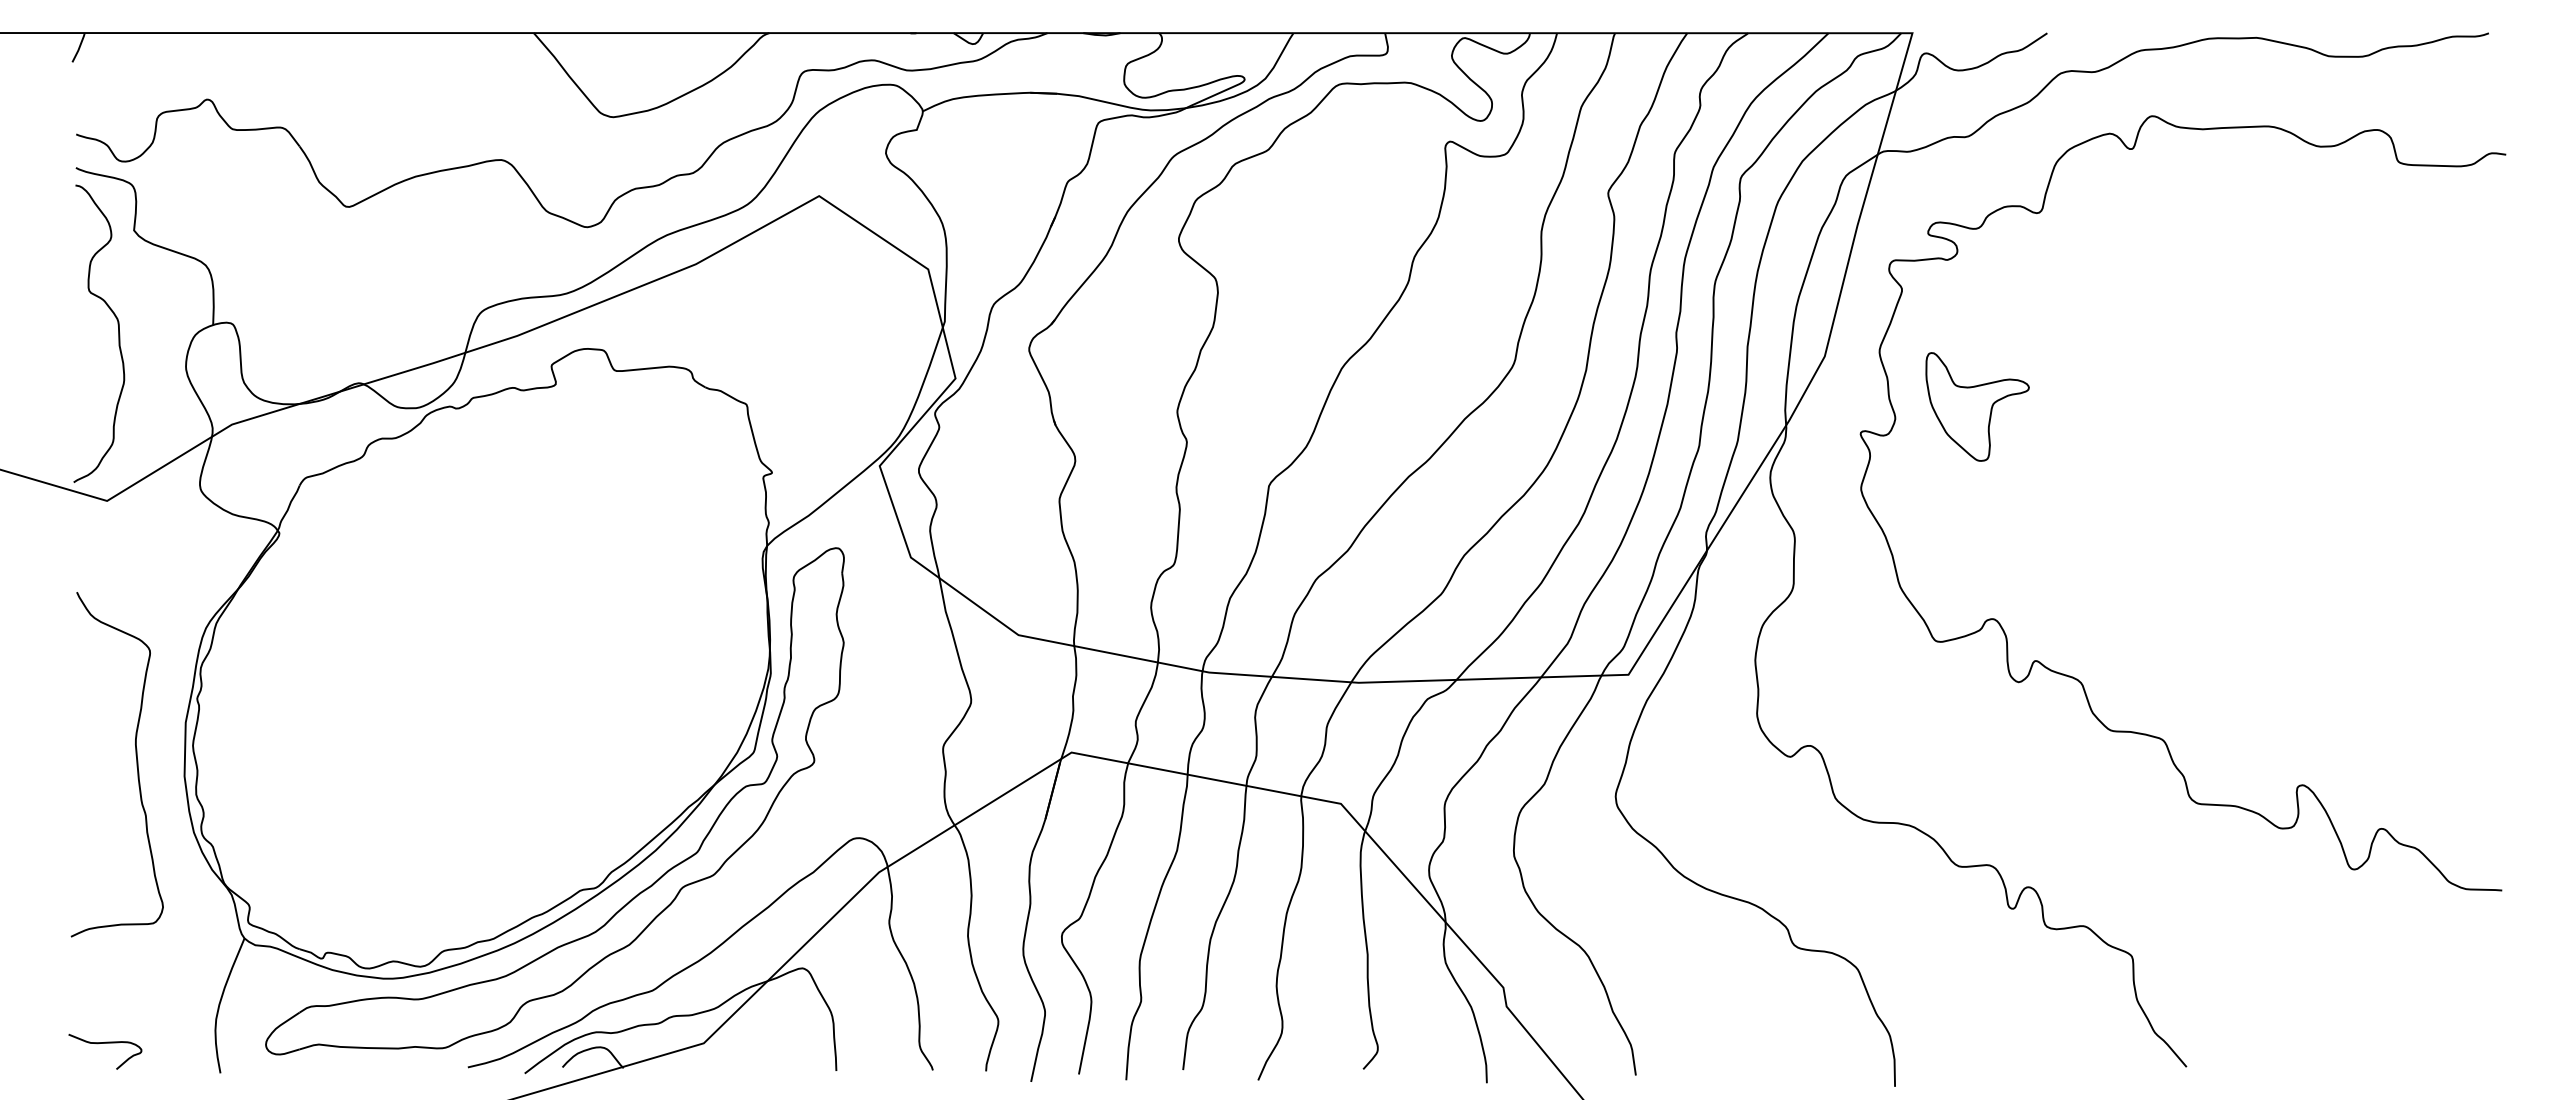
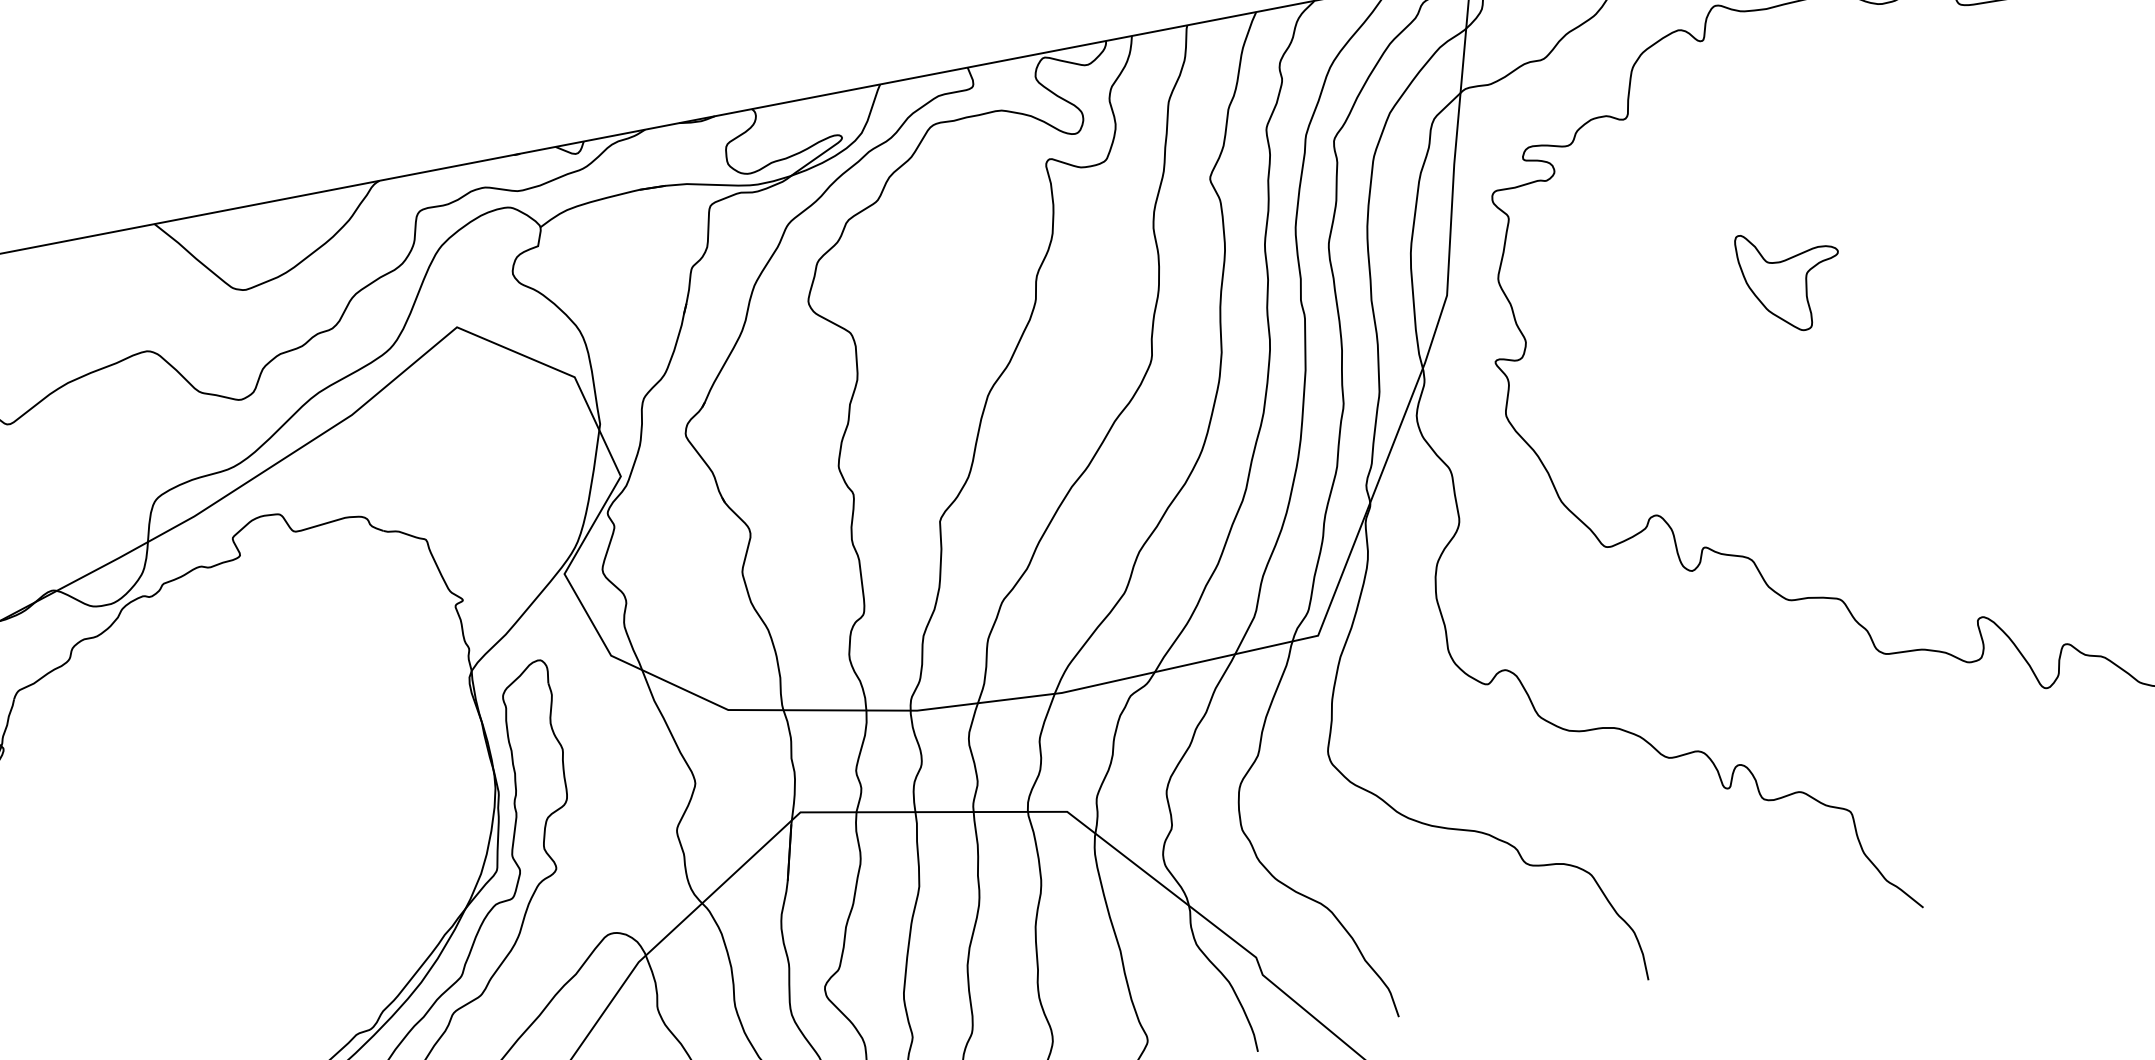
part: (1977, 406) -> (1792, 278), moved

